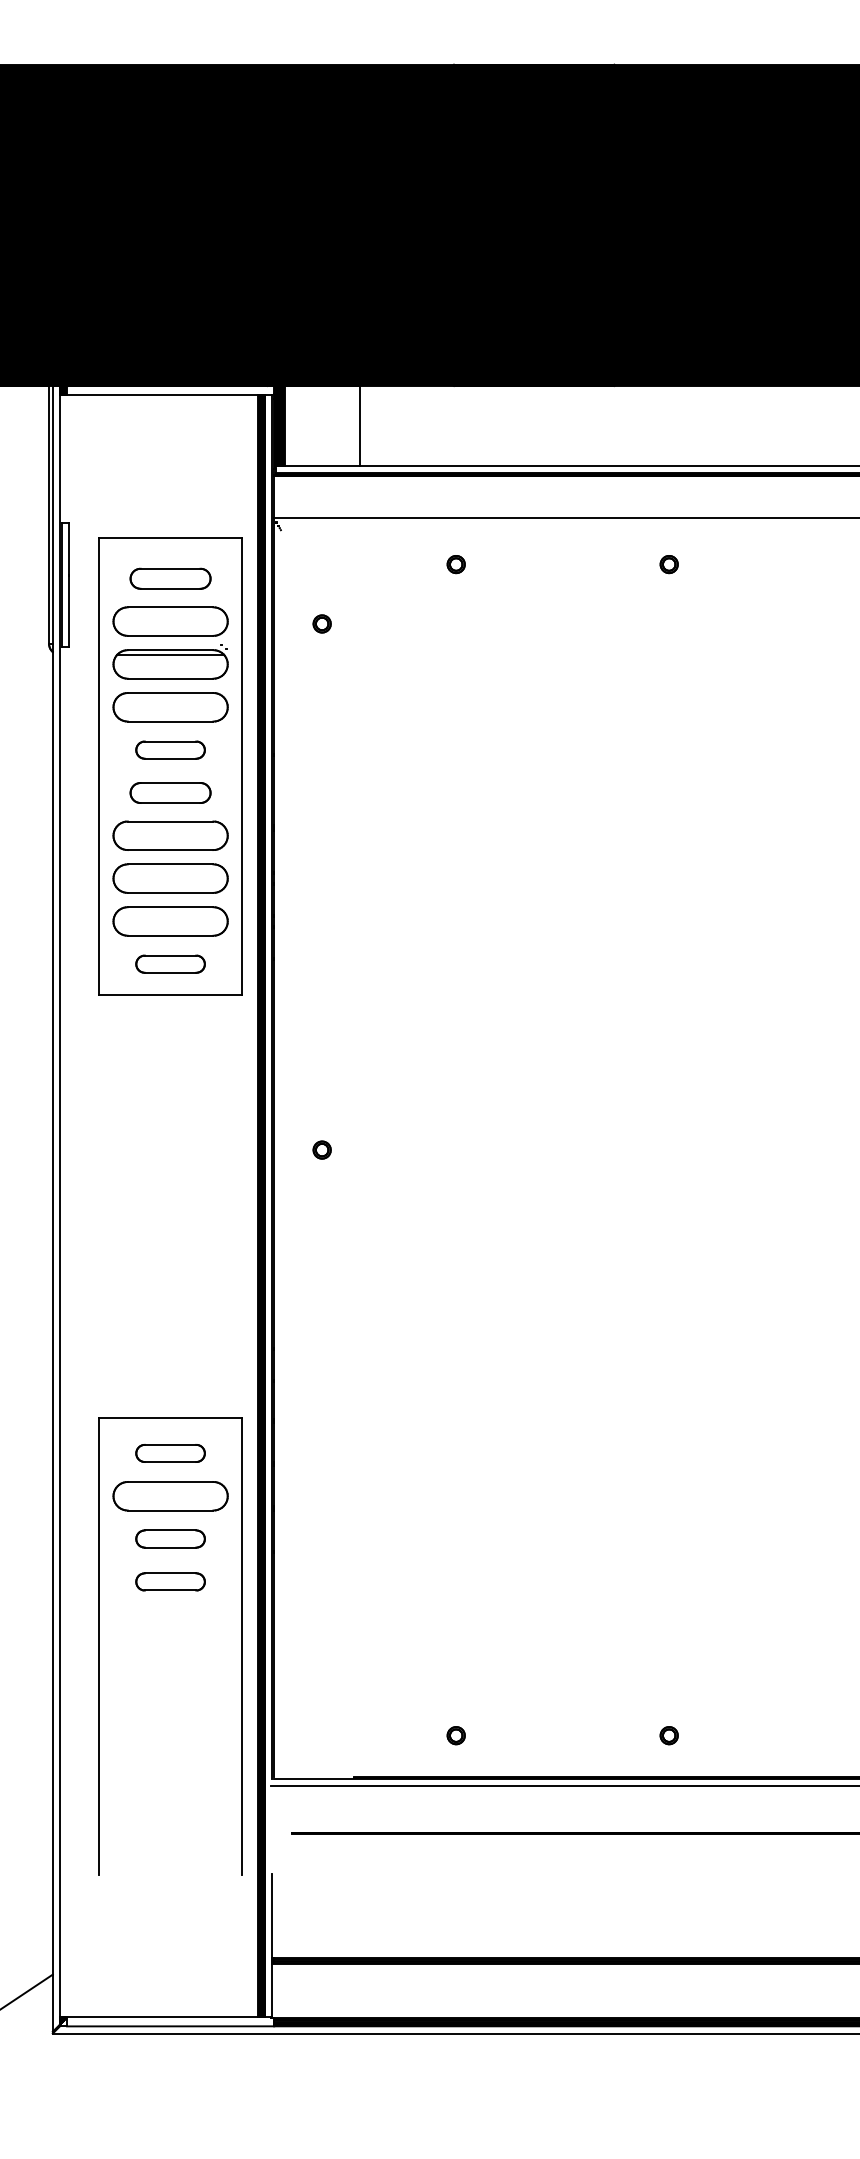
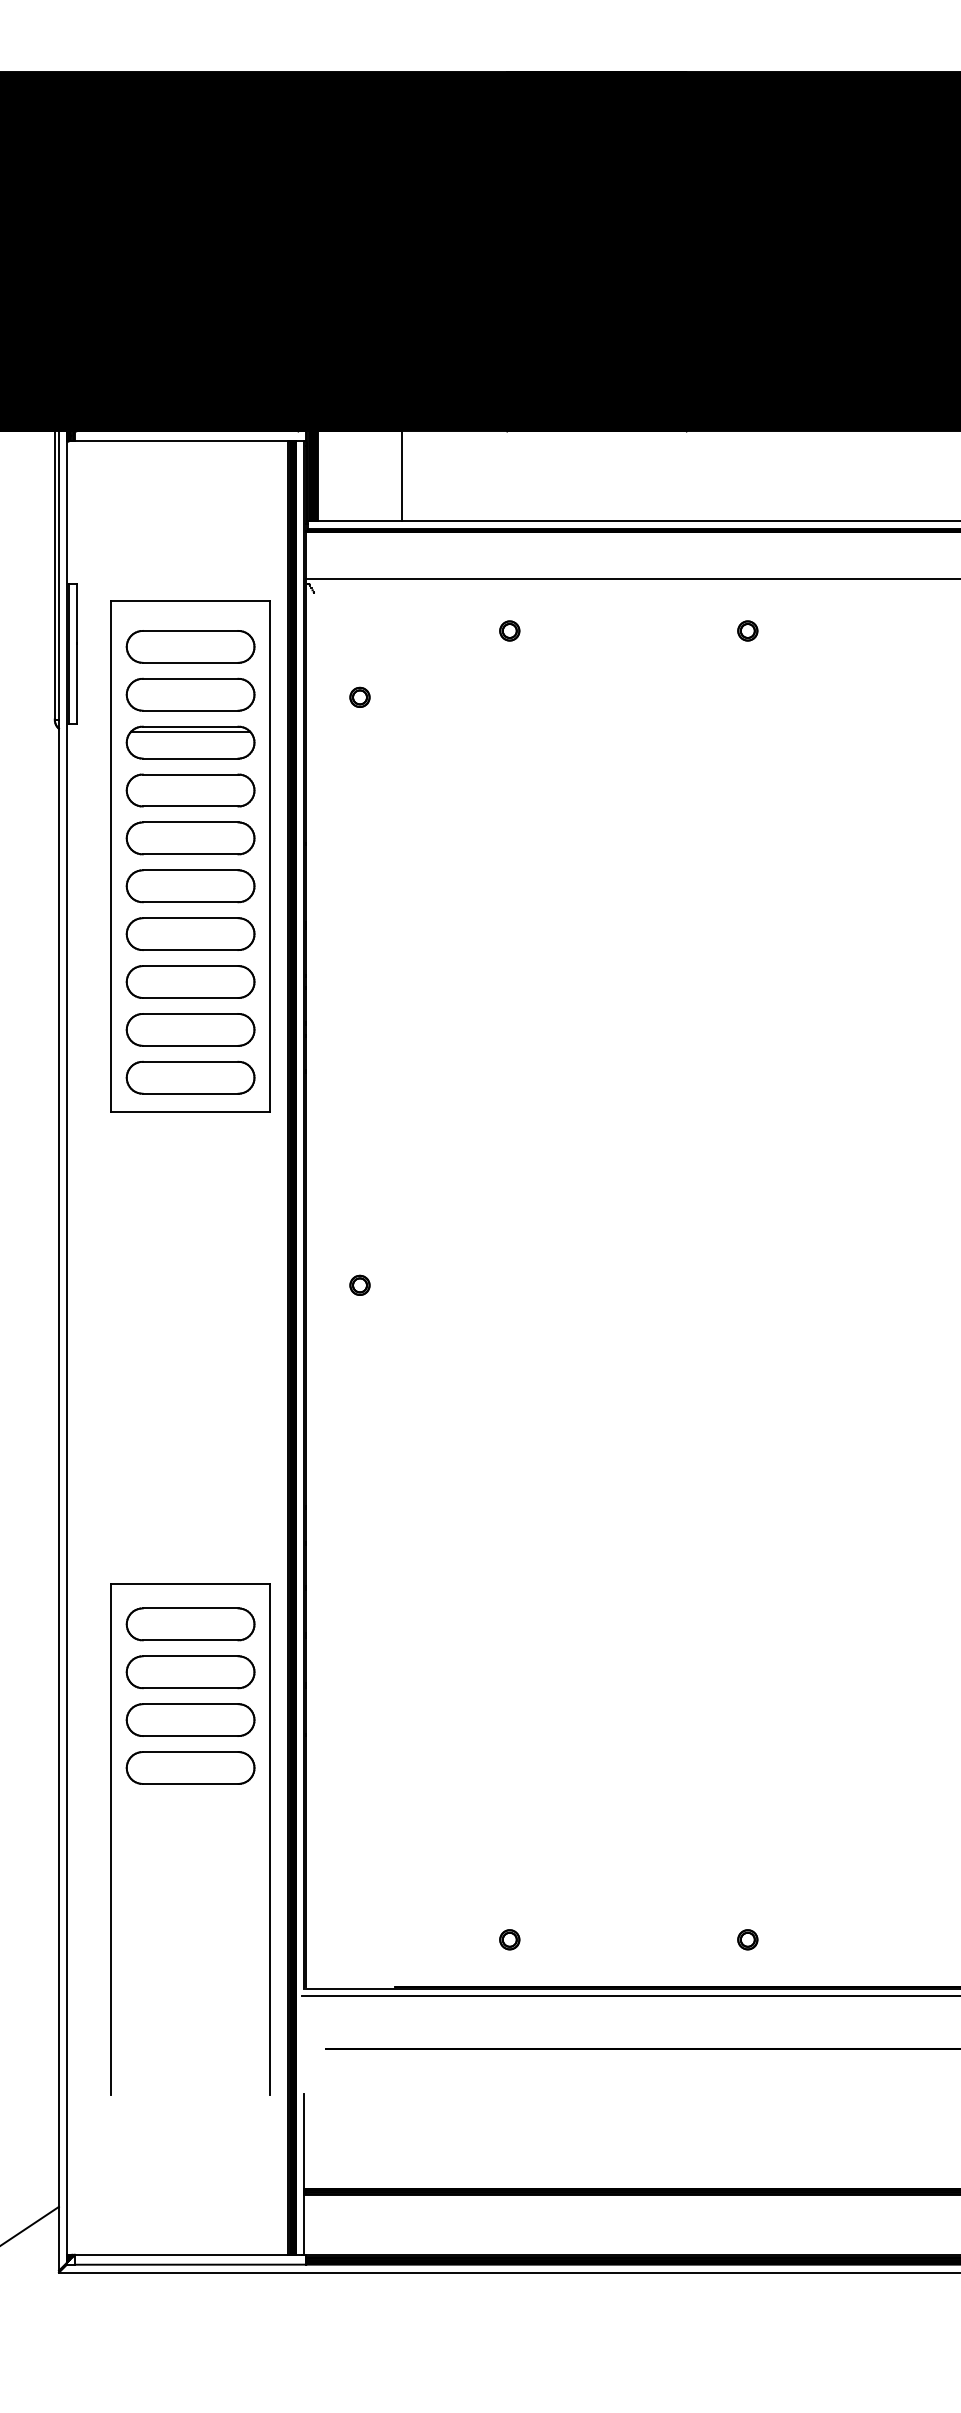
part: (170, 578) -> (190, 646), size x1.43
part: (170, 750) -> (190, 838), size x1.67
part: (170, 793) -> (190, 886), size x1.43
part: (170, 964) -> (190, 1077), size x1.67
part: (170, 1453) -> (190, 1624), size x1.67
part: (170, 1538) -> (190, 1719), size x1.67
part: (170, 1581) -> (190, 1767), size x1.67

